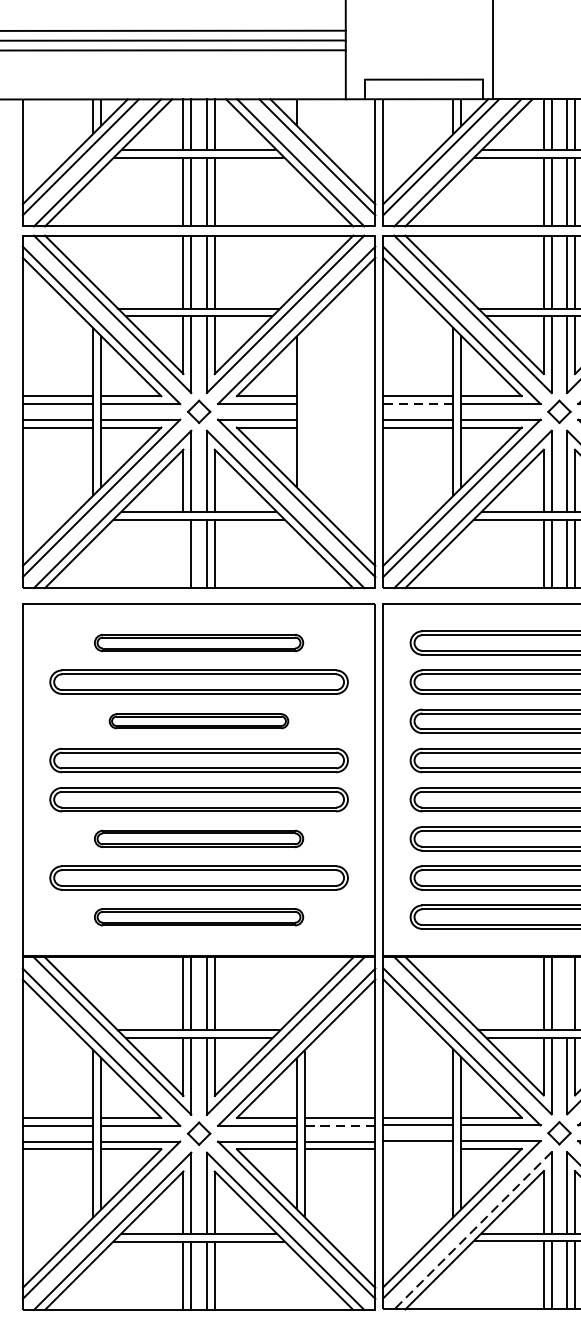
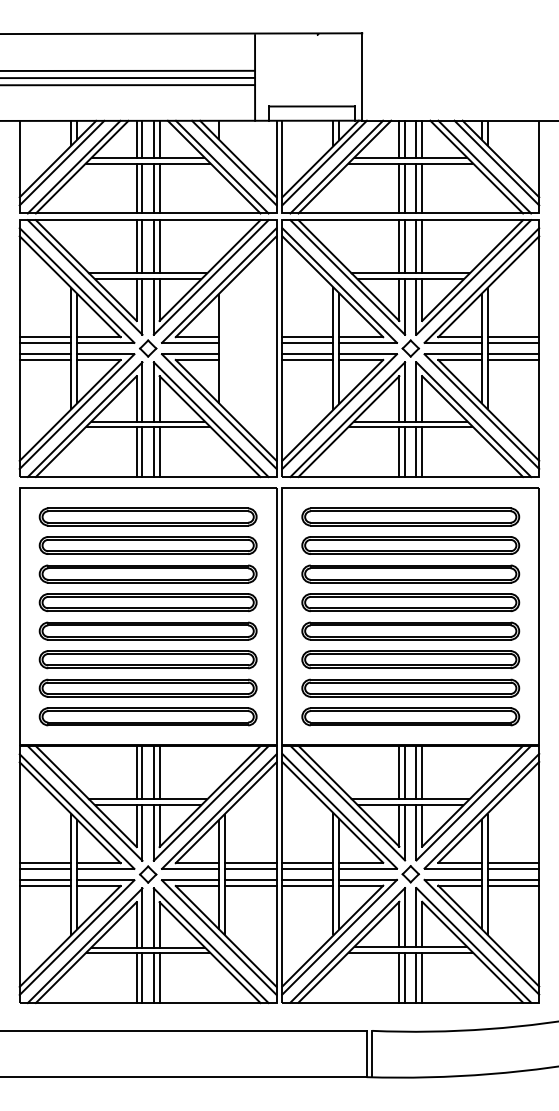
line: (417, 403) -> (307, 342), dashed -> solid
line: (183, 554) -> (136, 452), added
part: (198, 642) -> (147, 516), size x1.43
part: (198, 720) -> (147, 573), size x1.67
part: (198, 838) -> (147, 659), size x1.43
part: (198, 916) -> (147, 716), size x1.43
line: (567, 992) -> (416, 771), added
line: (339, 1125) -> (250, 868), dashed -> solid
line: (417, 1148) -> (307, 885), added
line: (472, 1231) -> (347, 945), dashed -> solid

